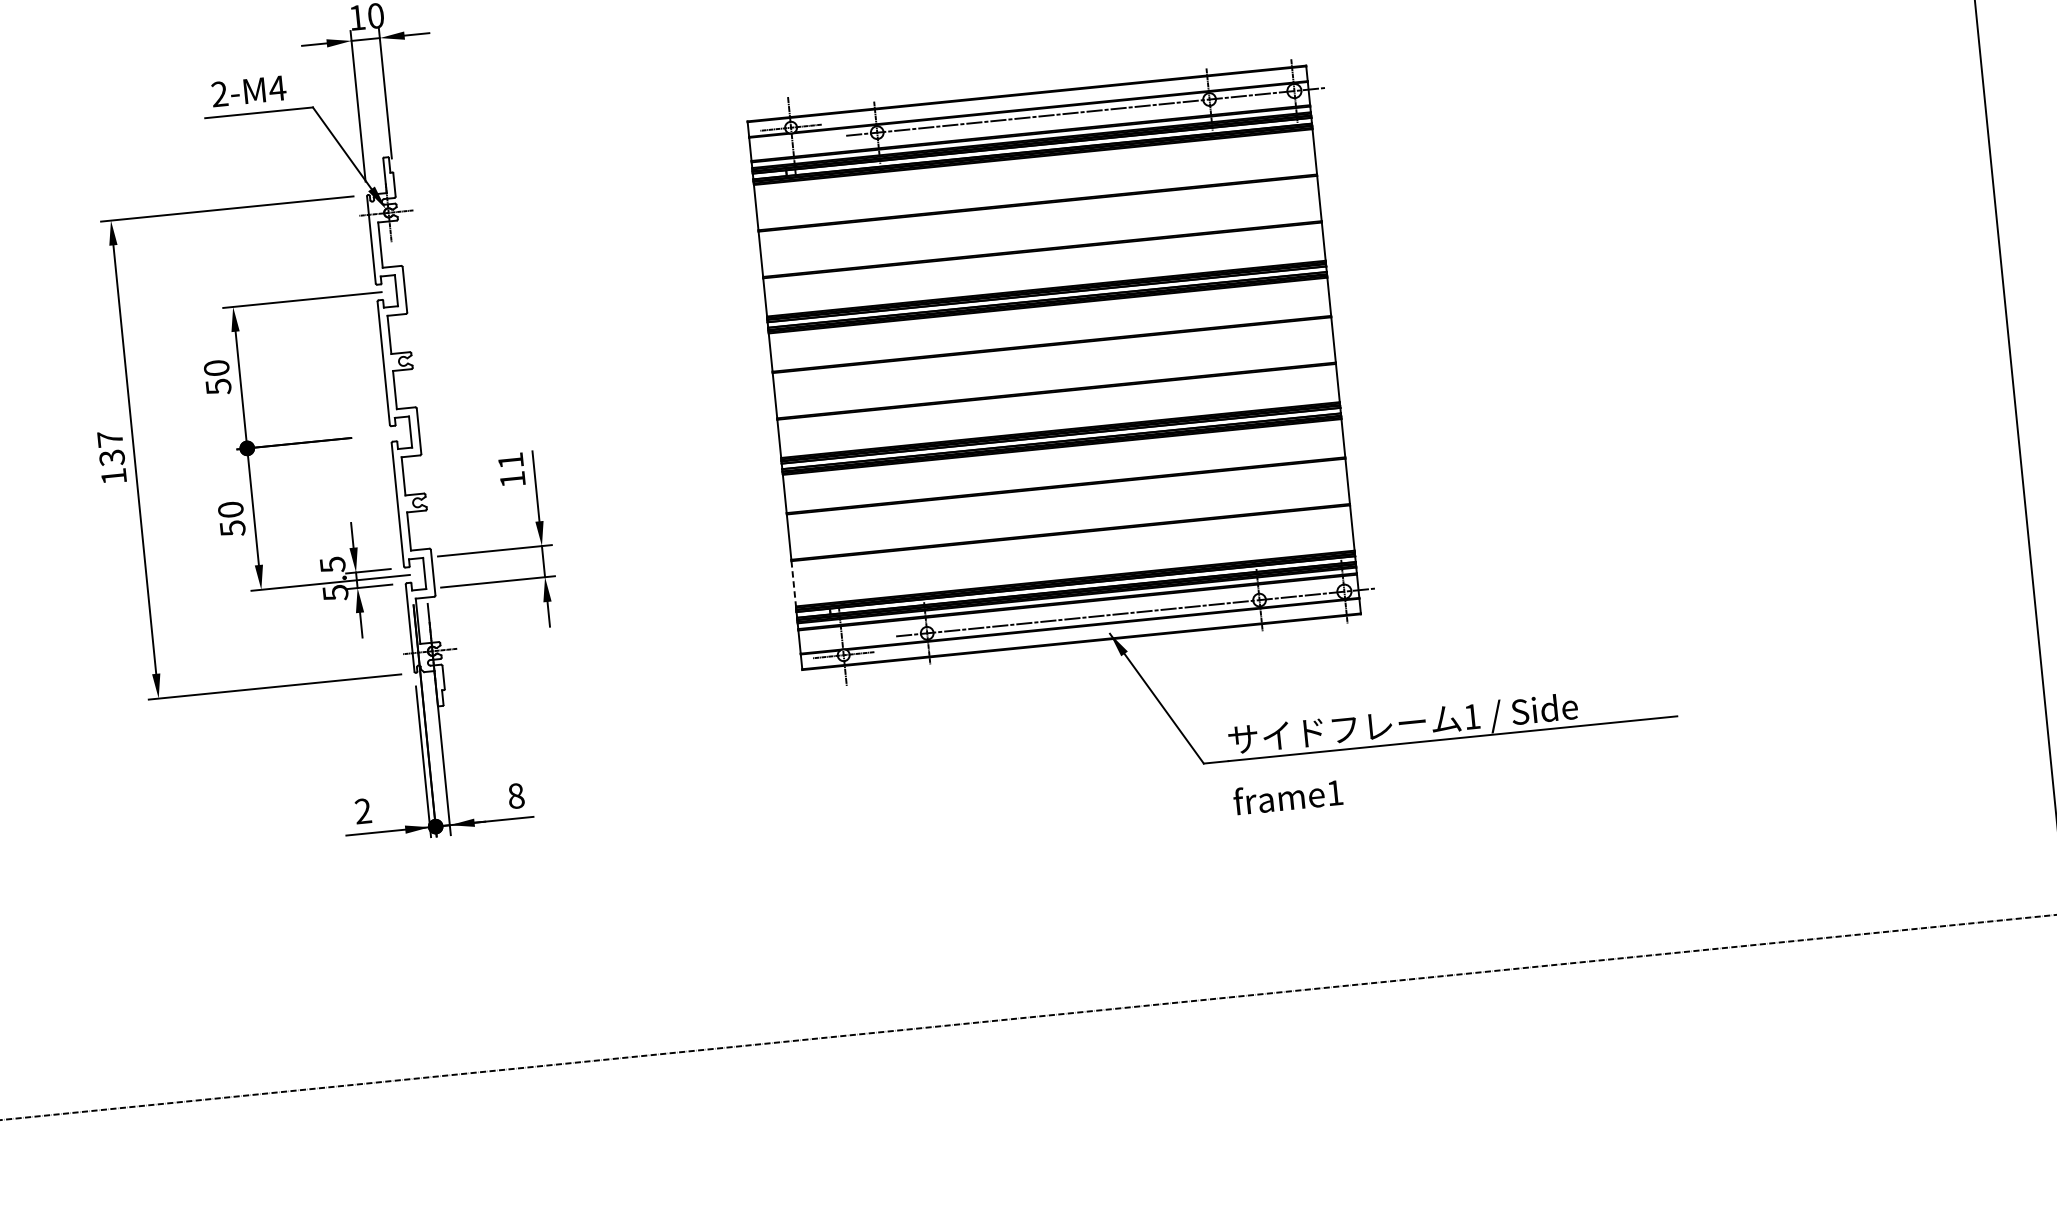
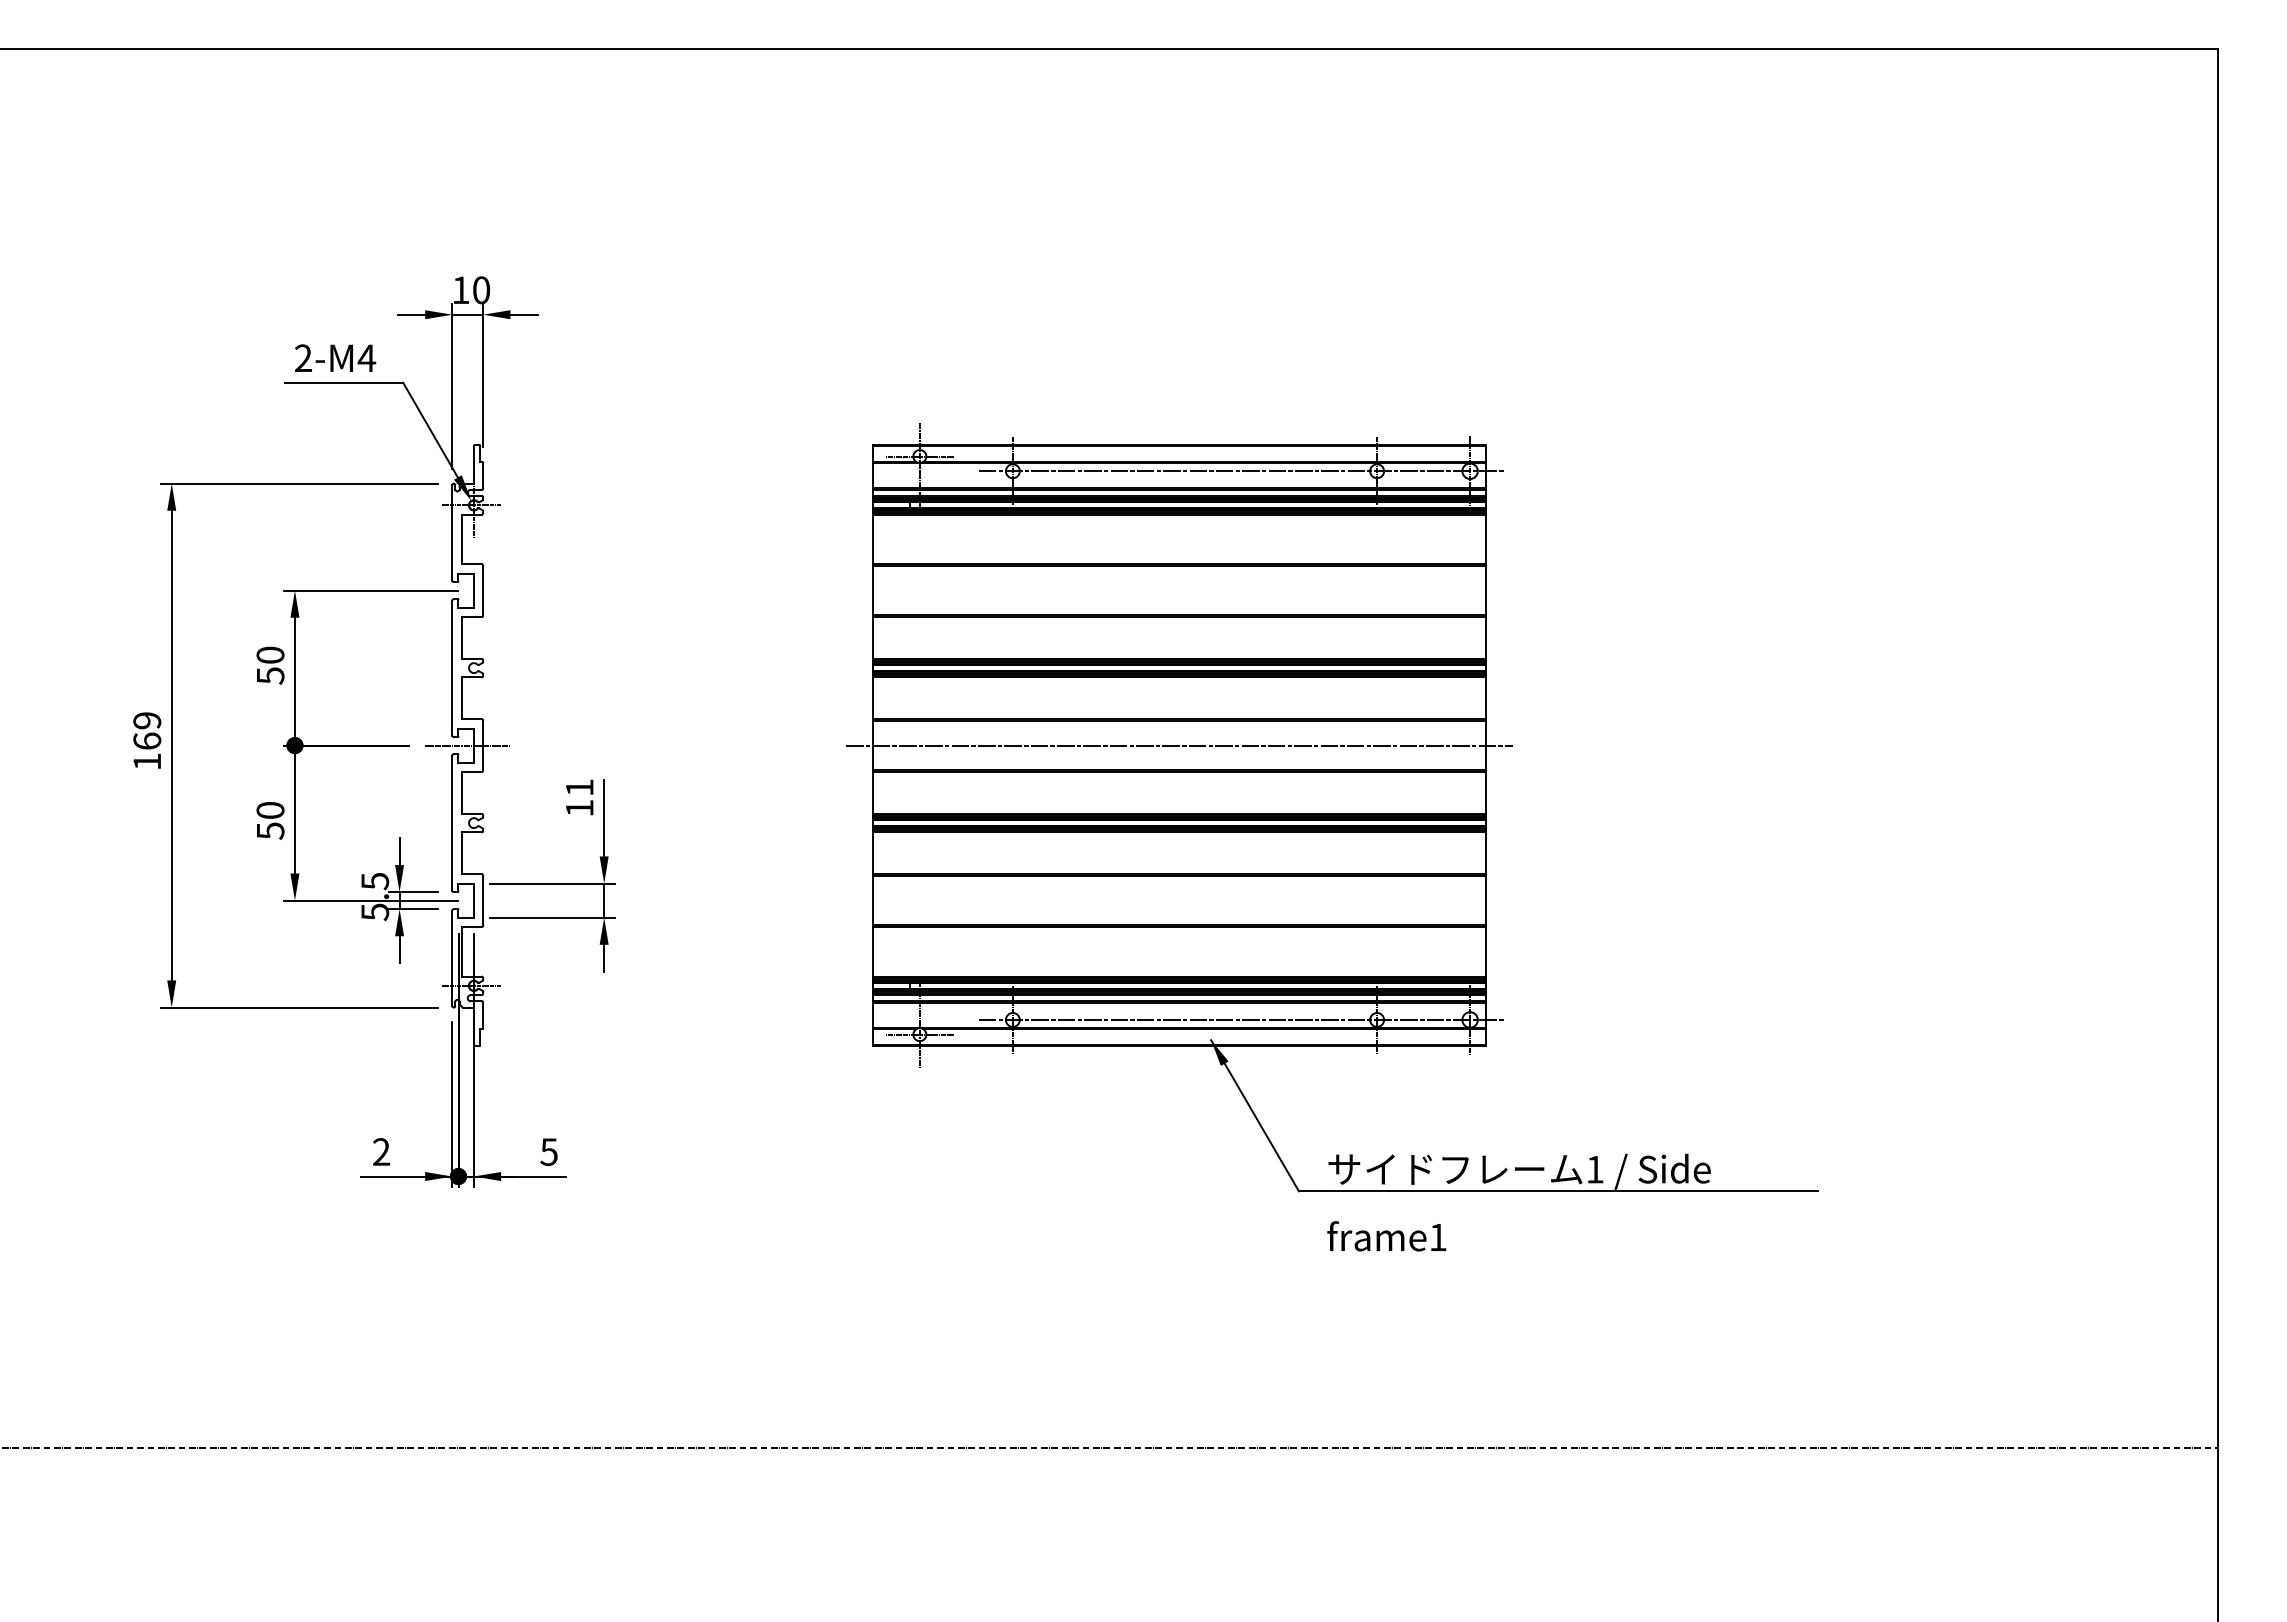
line: (1054, 367) -> (1179, 745), added
line: (404, 432) -> (467, 745), added
text: (111, 448) -> (147, 731), 137 -> 169
line: (793, 583) -> (873, 951), dashed -> solid
text: (515, 795) -> (548, 1151), 8 -> 5

